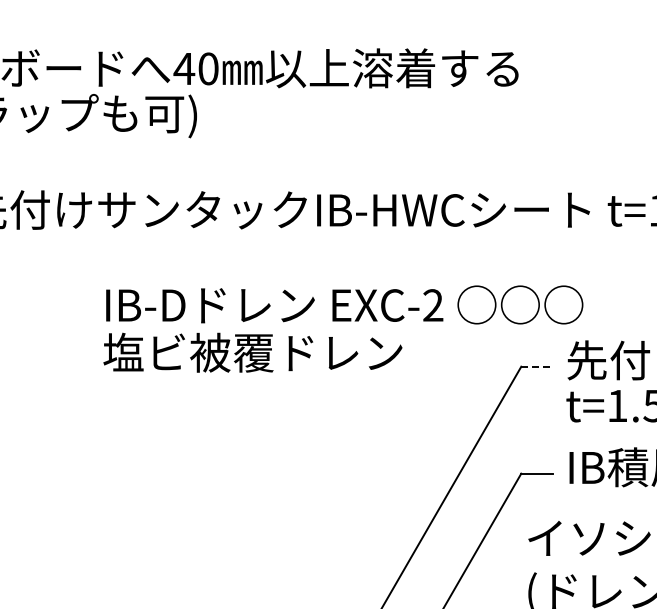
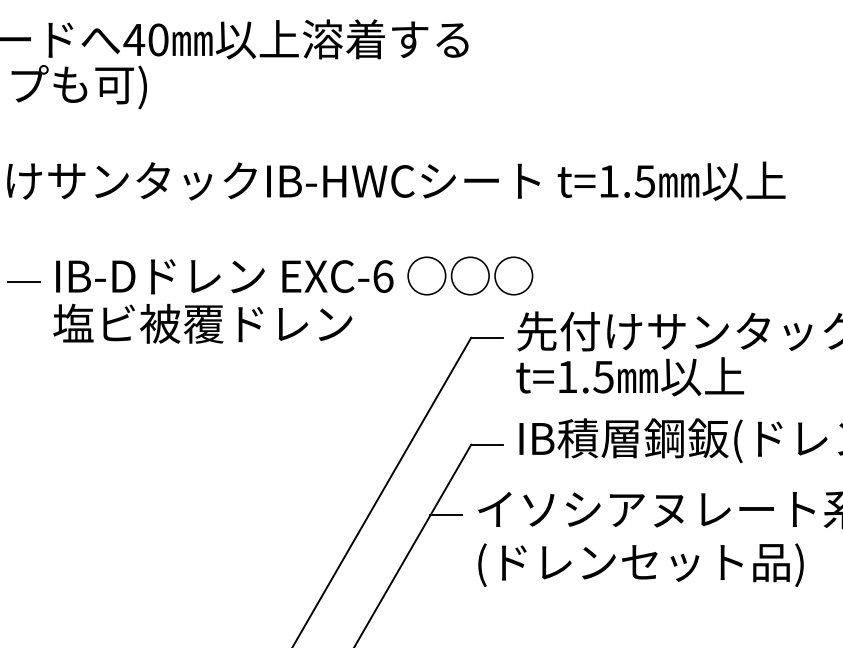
text: (433, 305) -> (383, 276), EXC-2 -> EXC-6
line: (73, 311) -> (23, 282), added
line: (537, 366) -> (487, 337), dashed -> solid
line: (496, 544) -> (446, 515), added

